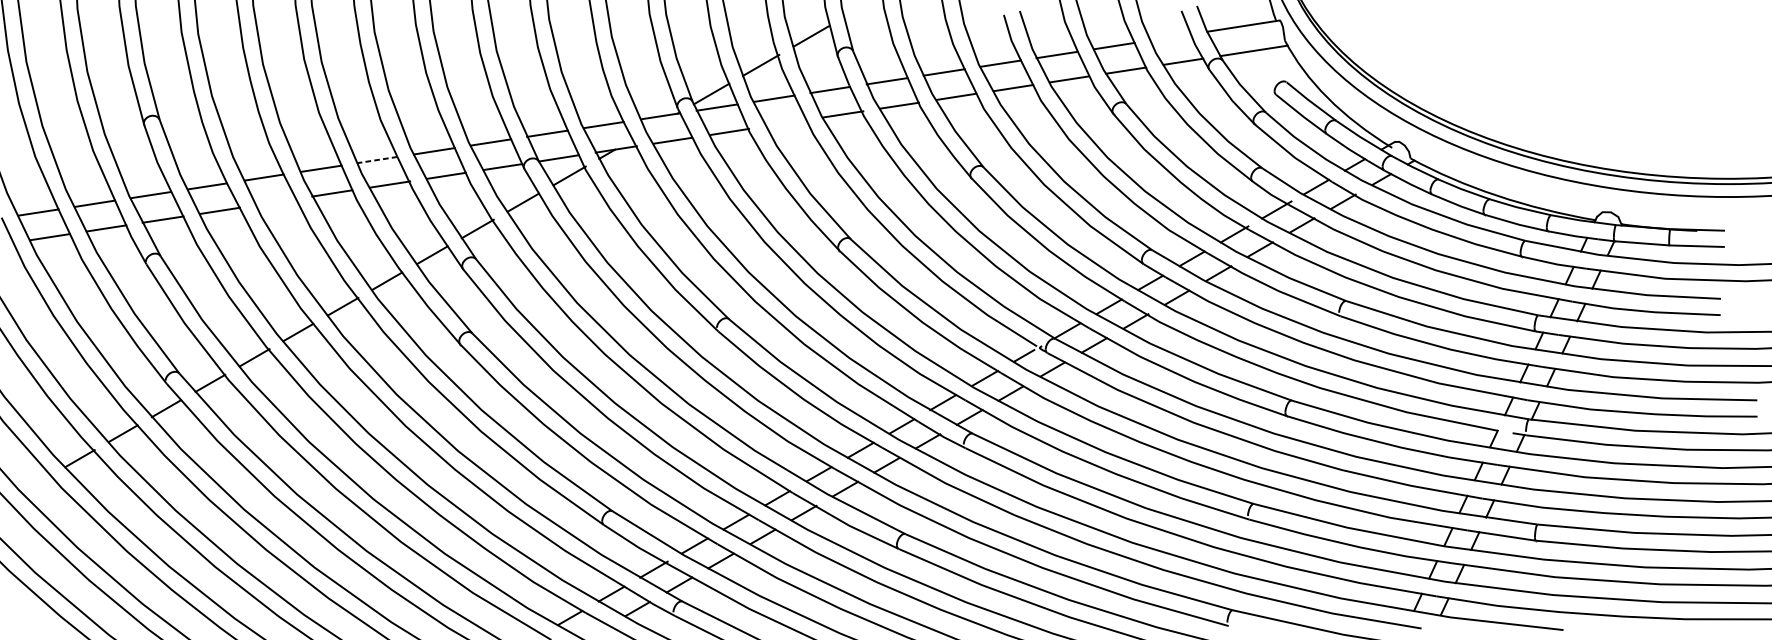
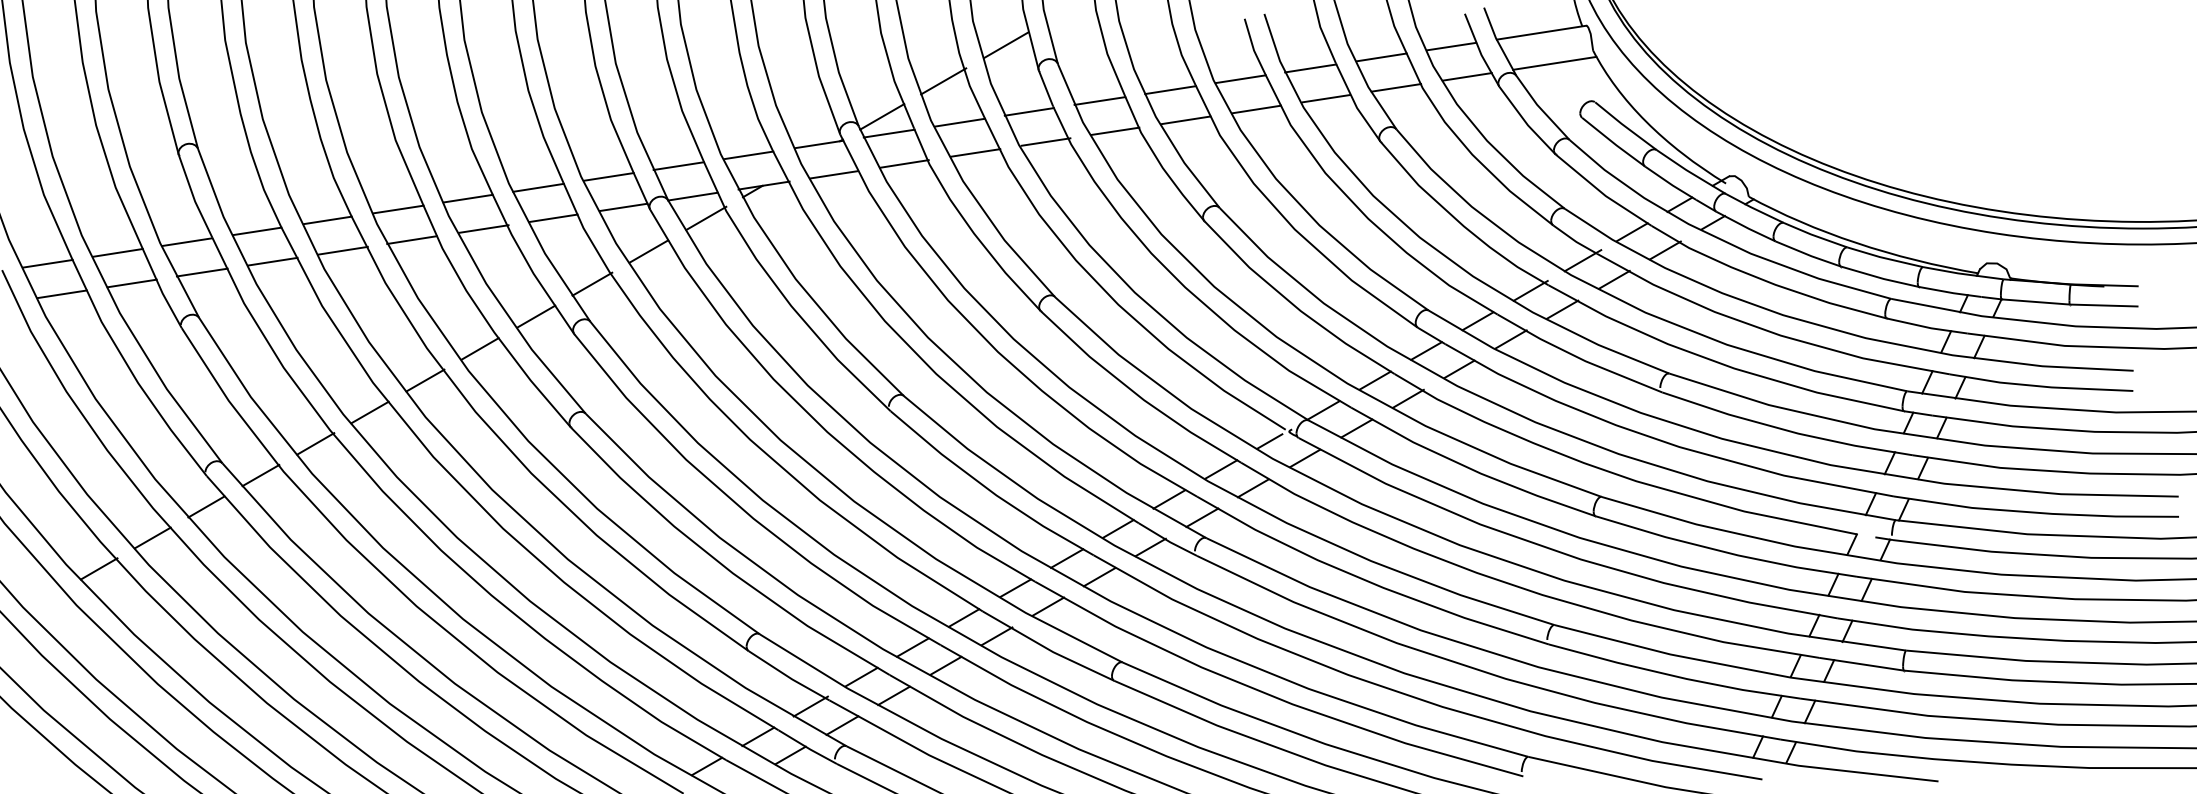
line: (1170, 37) -> (1451, 46), added
line: (786, 122) -> (975, 152), added
line: (377, 159) -> (468, 198), dashed -> solid
line: (276, 201) -> (342, 250), added

